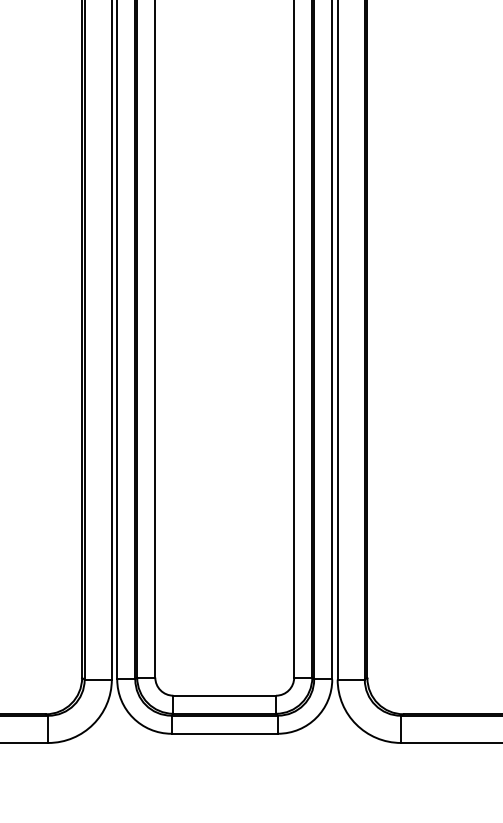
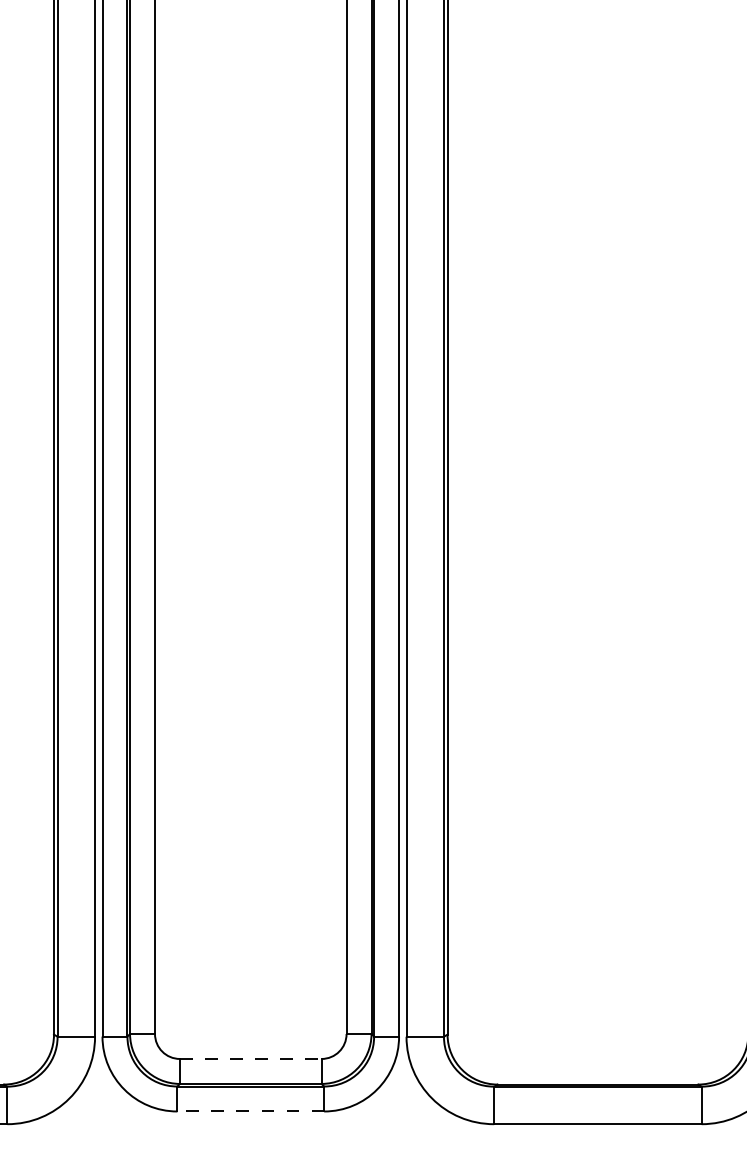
line: (224, 695) -> (250, 1058), solid -> dashed
line: (224, 733) -> (250, 1111), solid -> dashed

